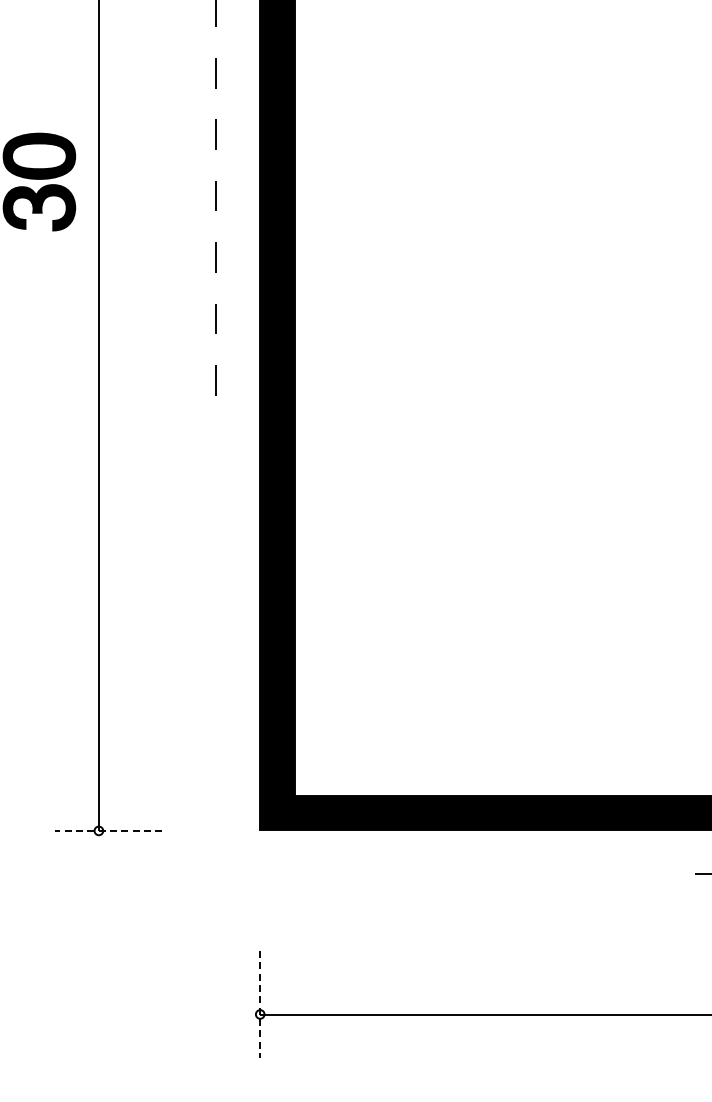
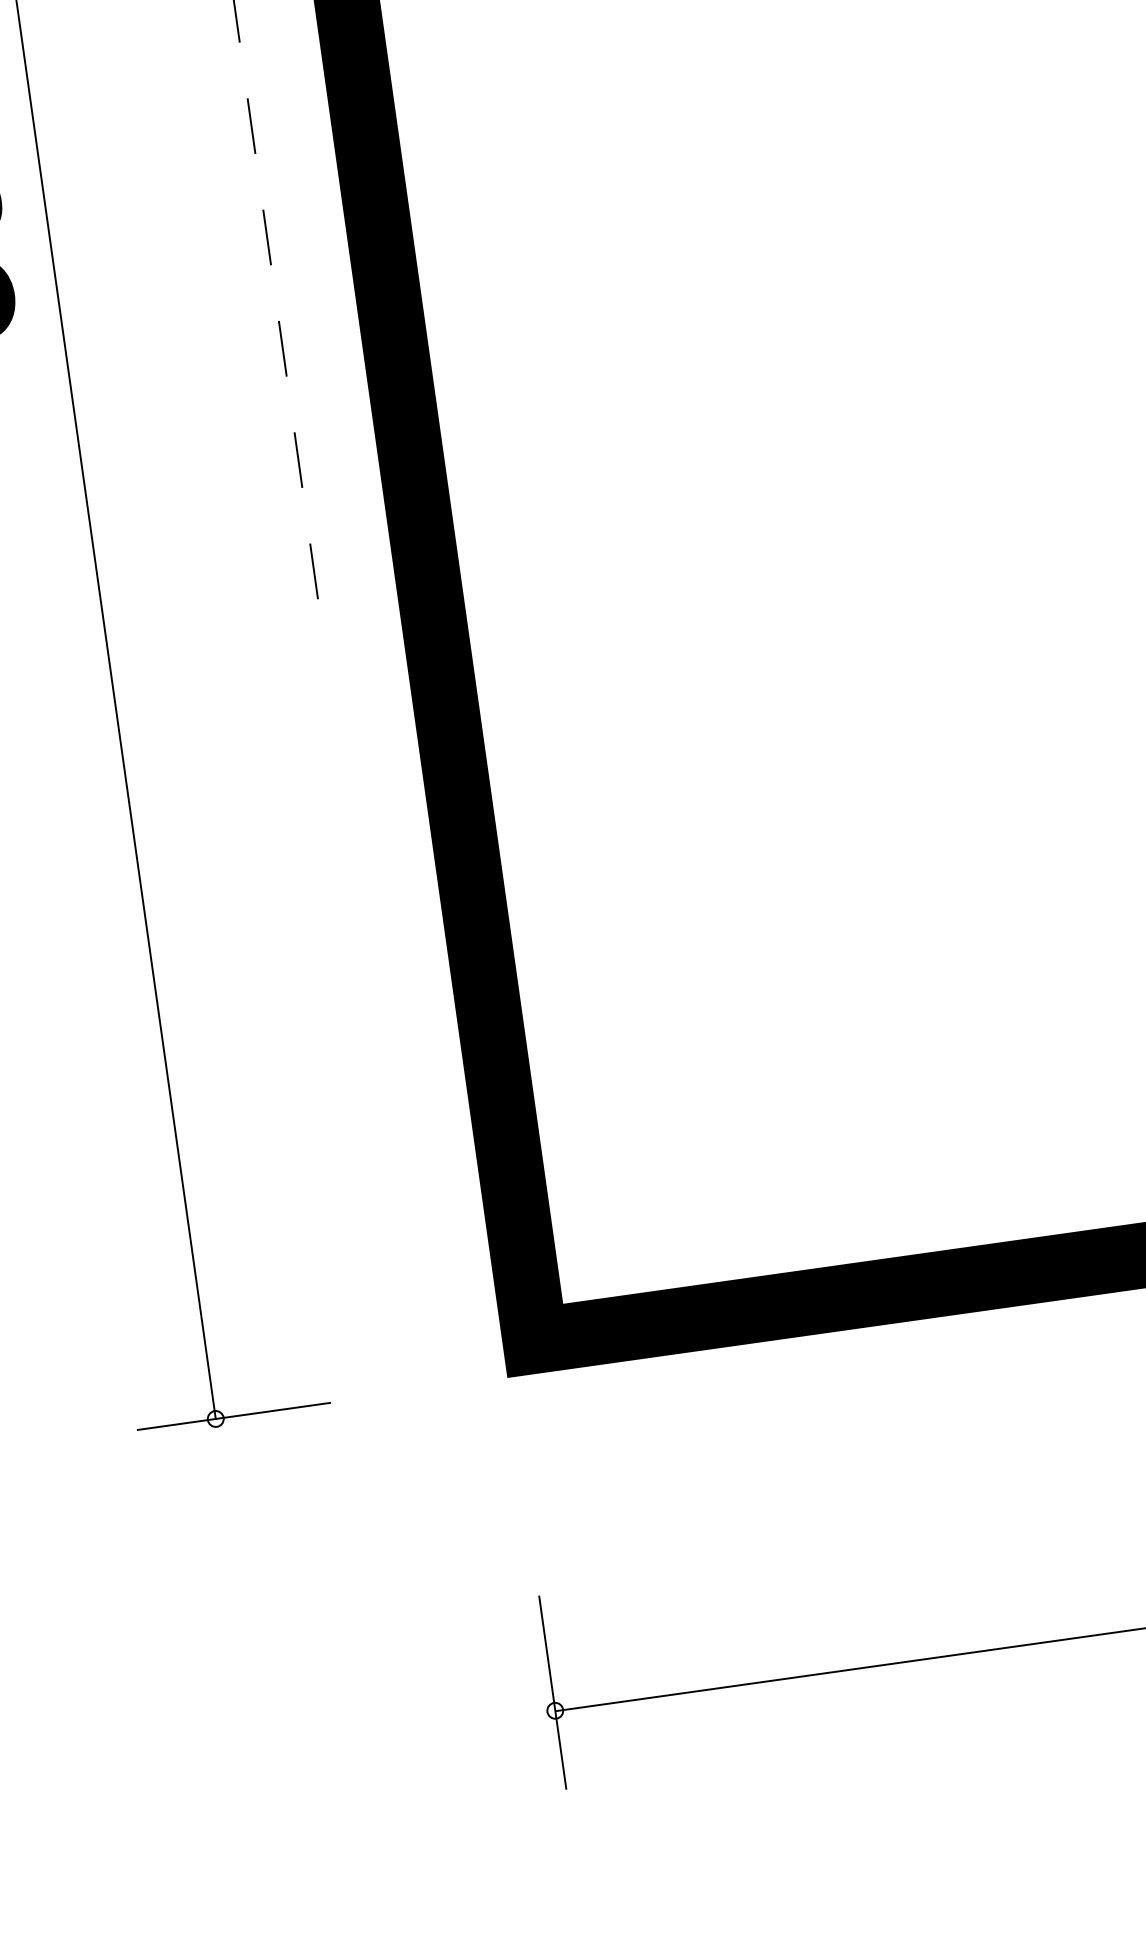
line: (108, 830) -> (233, 1415), dashed -> solid
line: (260, 1004) -> (553, 1692), dashed -> solid

